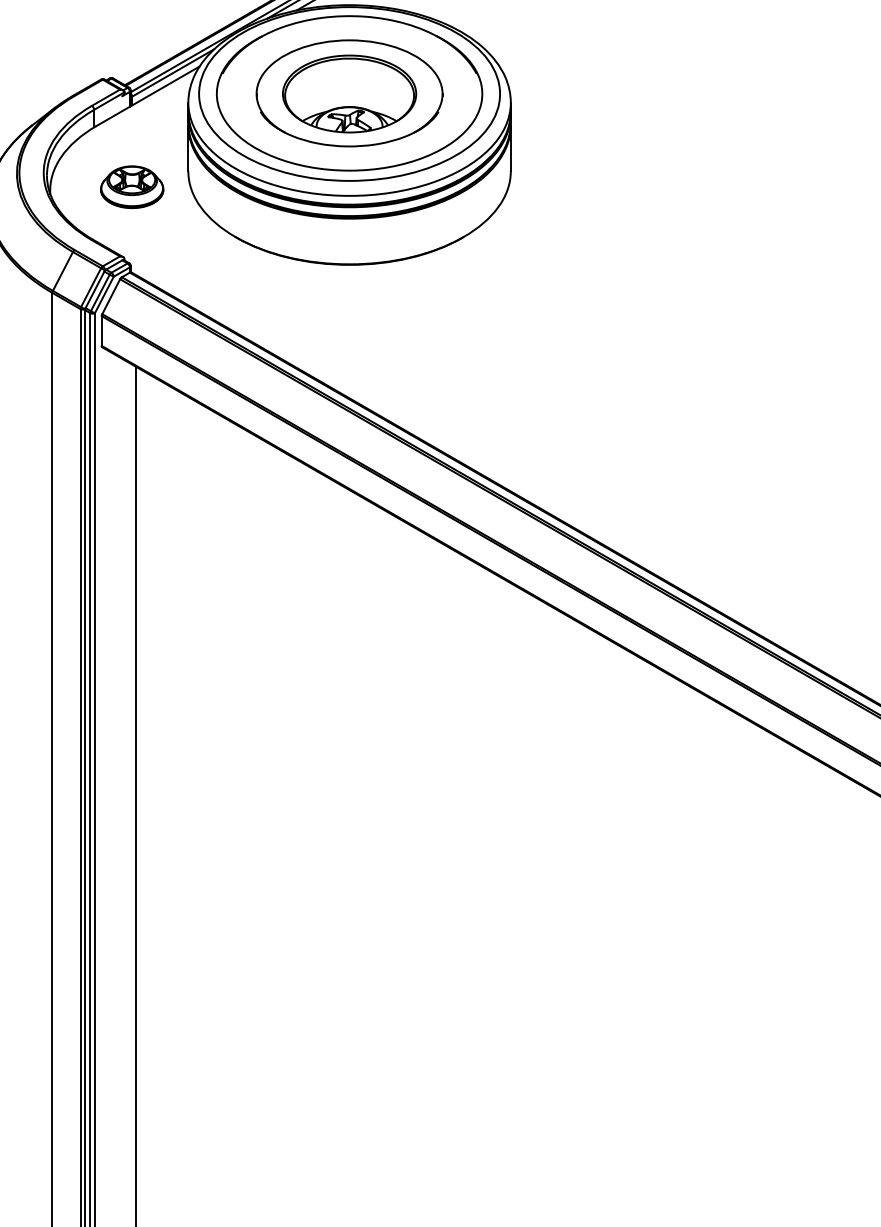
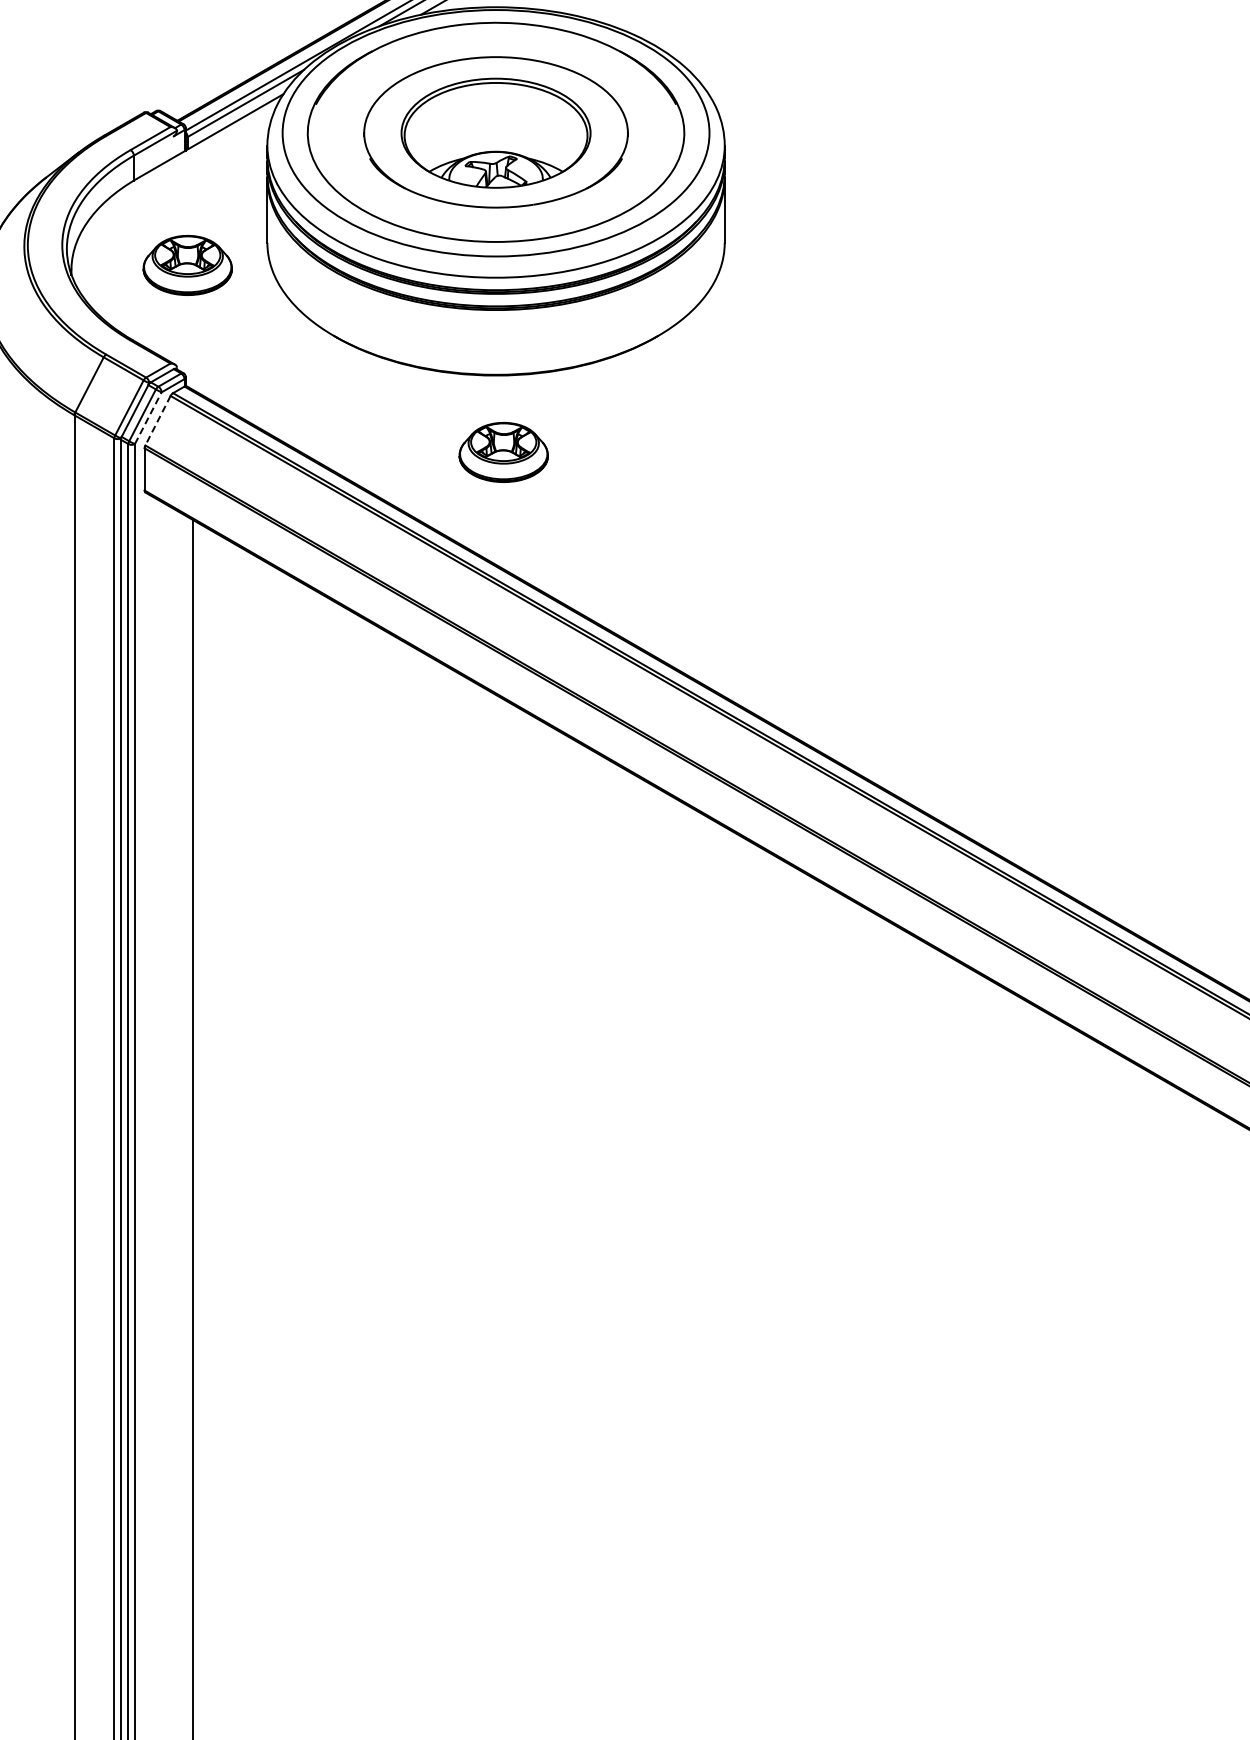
line: (104, 294) -> (148, 417), solid -> dashed
line: (111, 296) -> (158, 420), solid -> dashed
part: (354, 318) -> (503, 451), added

